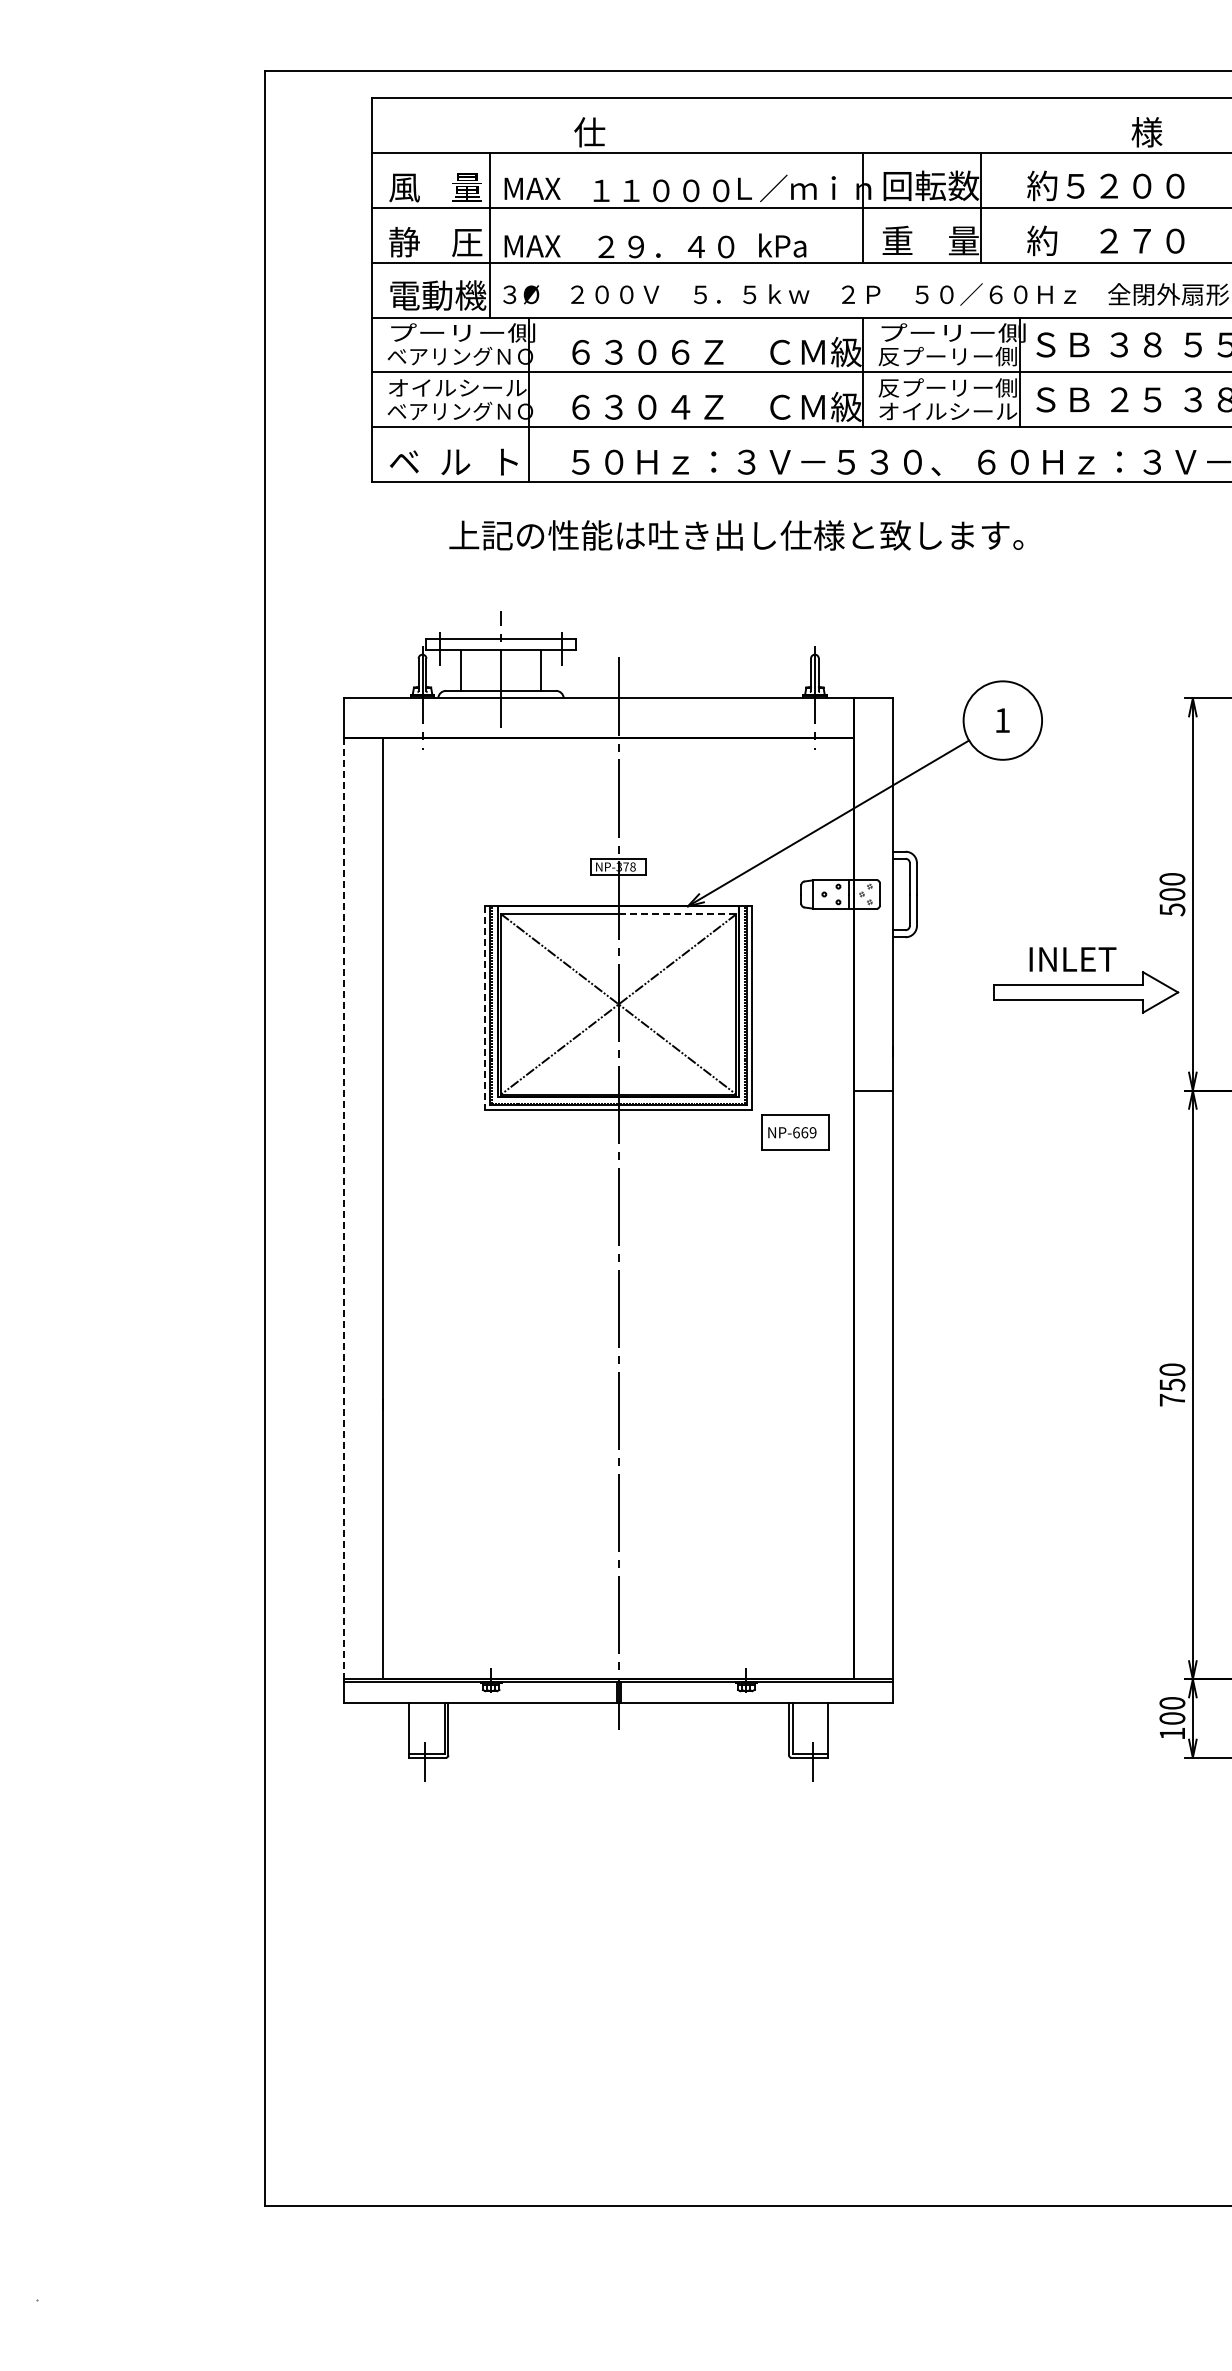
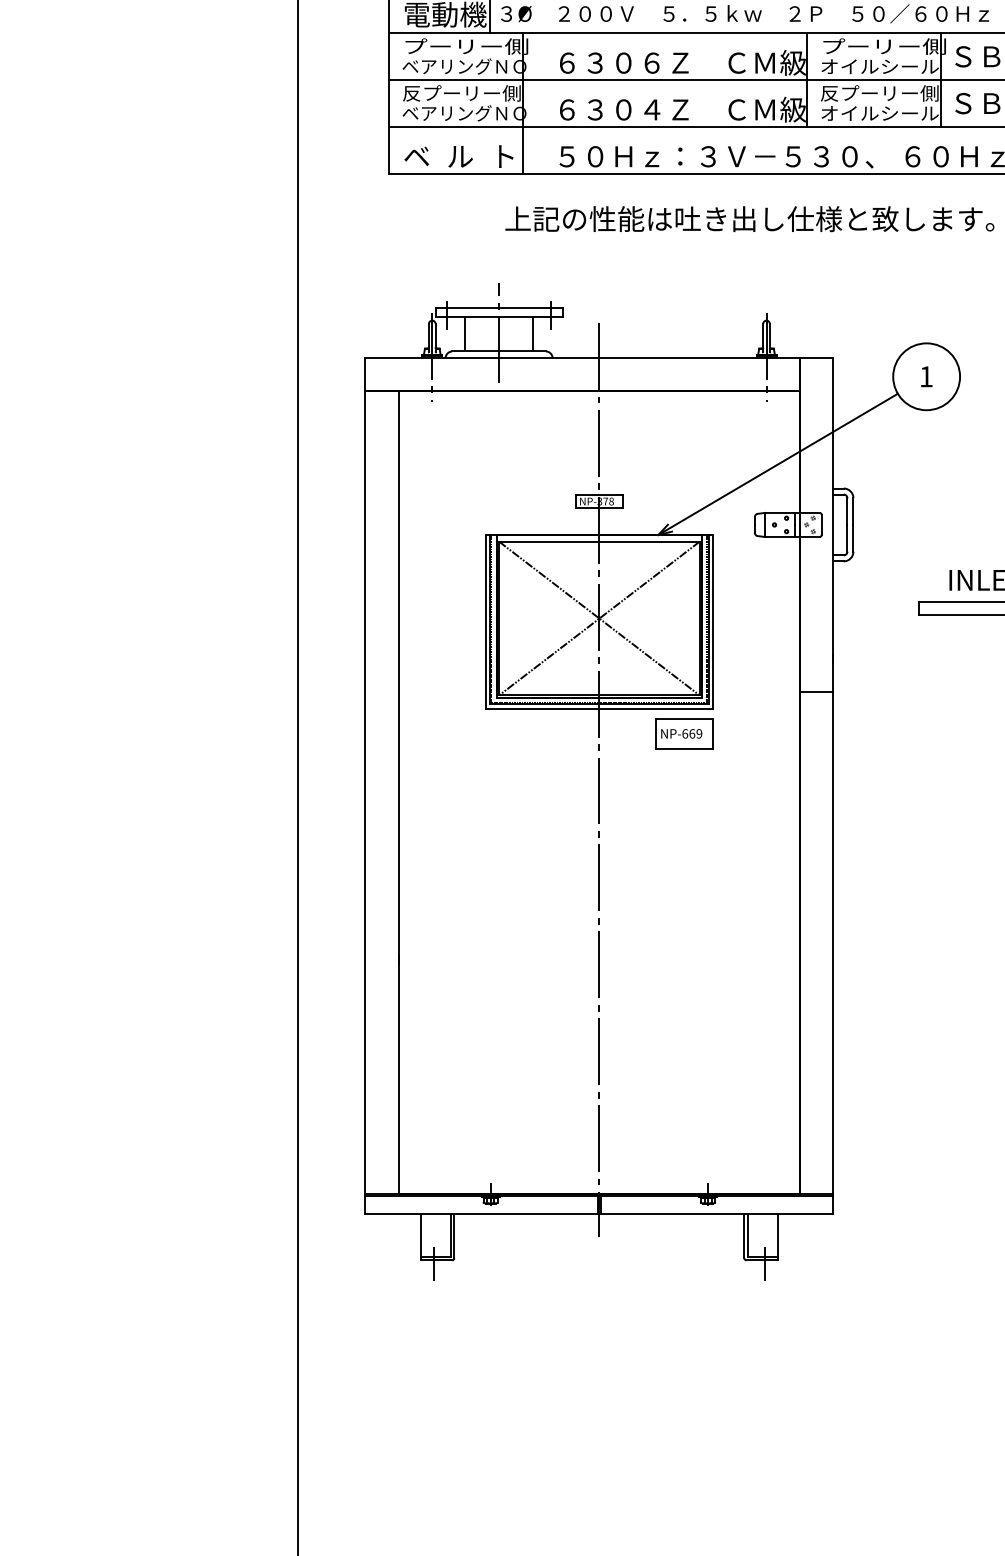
text: (947, 356) -> (879, 66), 反プーリー側 -> オイルシール
text: (457, 387) -> (462, 93), オイルシール -> 反プーリー側
text: (736, 535) -> (749, 219), moved
line: (677, 914) -> (649, 541), dashed -> solid
line: (485, 1008) -> (485, 622), dashed -> solid
part: (795, 1132) -> (684, 733), moved
line: (344, 1208) -> (365, 792), dashed -> solid

